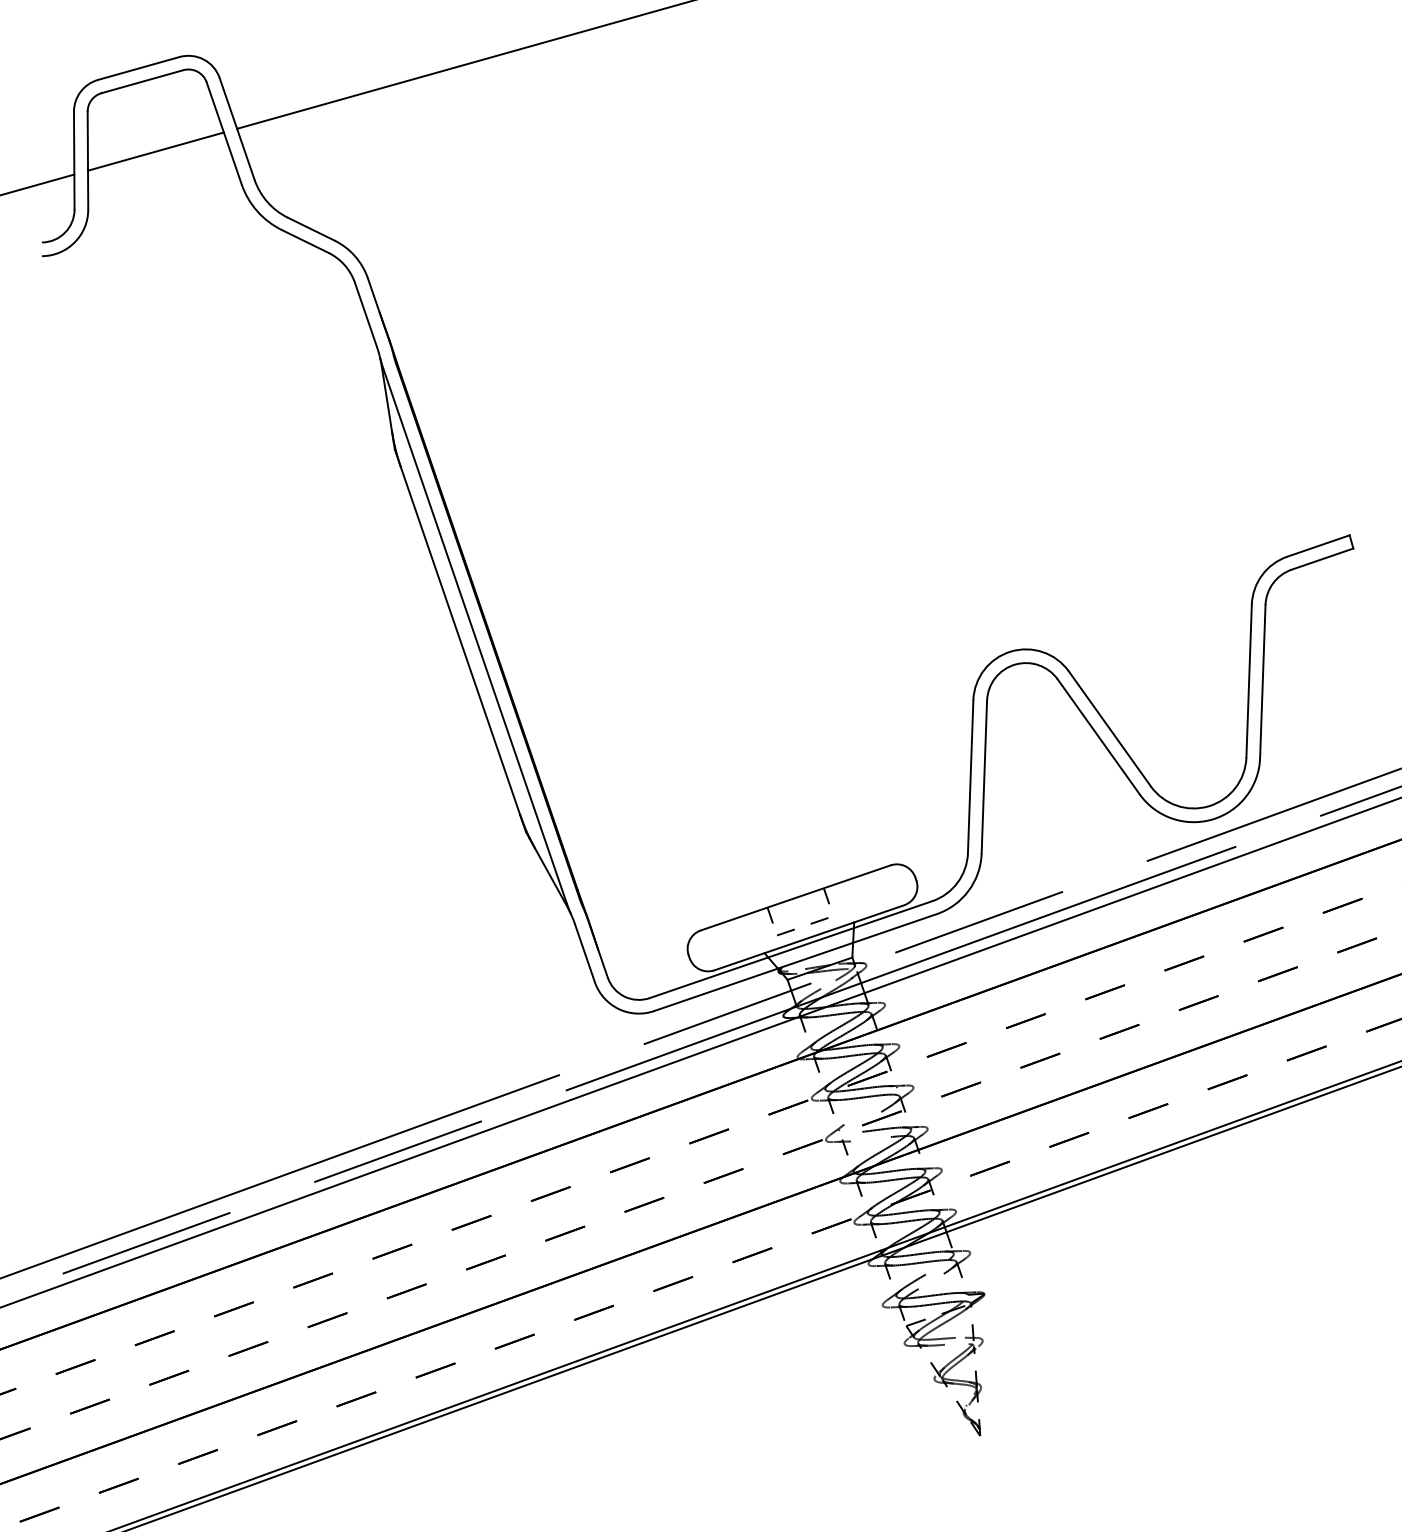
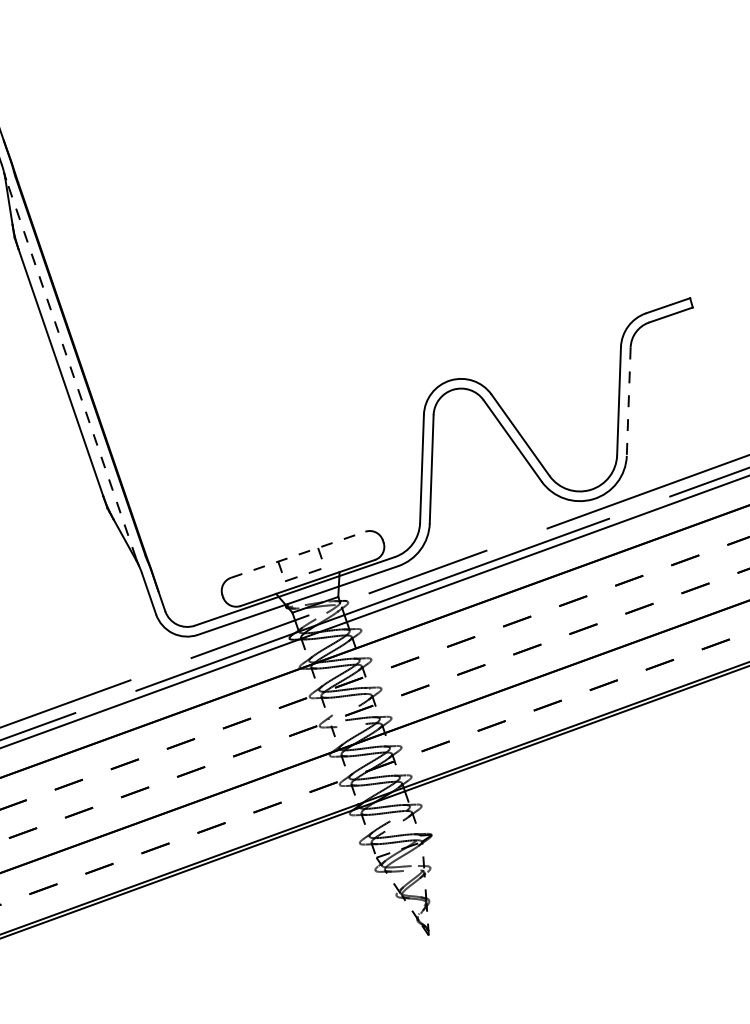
line: (474, 635) -> (70, 369), solid -> dashed
line: (1262, 681) -> (628, 401), solid -> dashed
line: (796, 897) -> (298, 554), solid -> dashed

